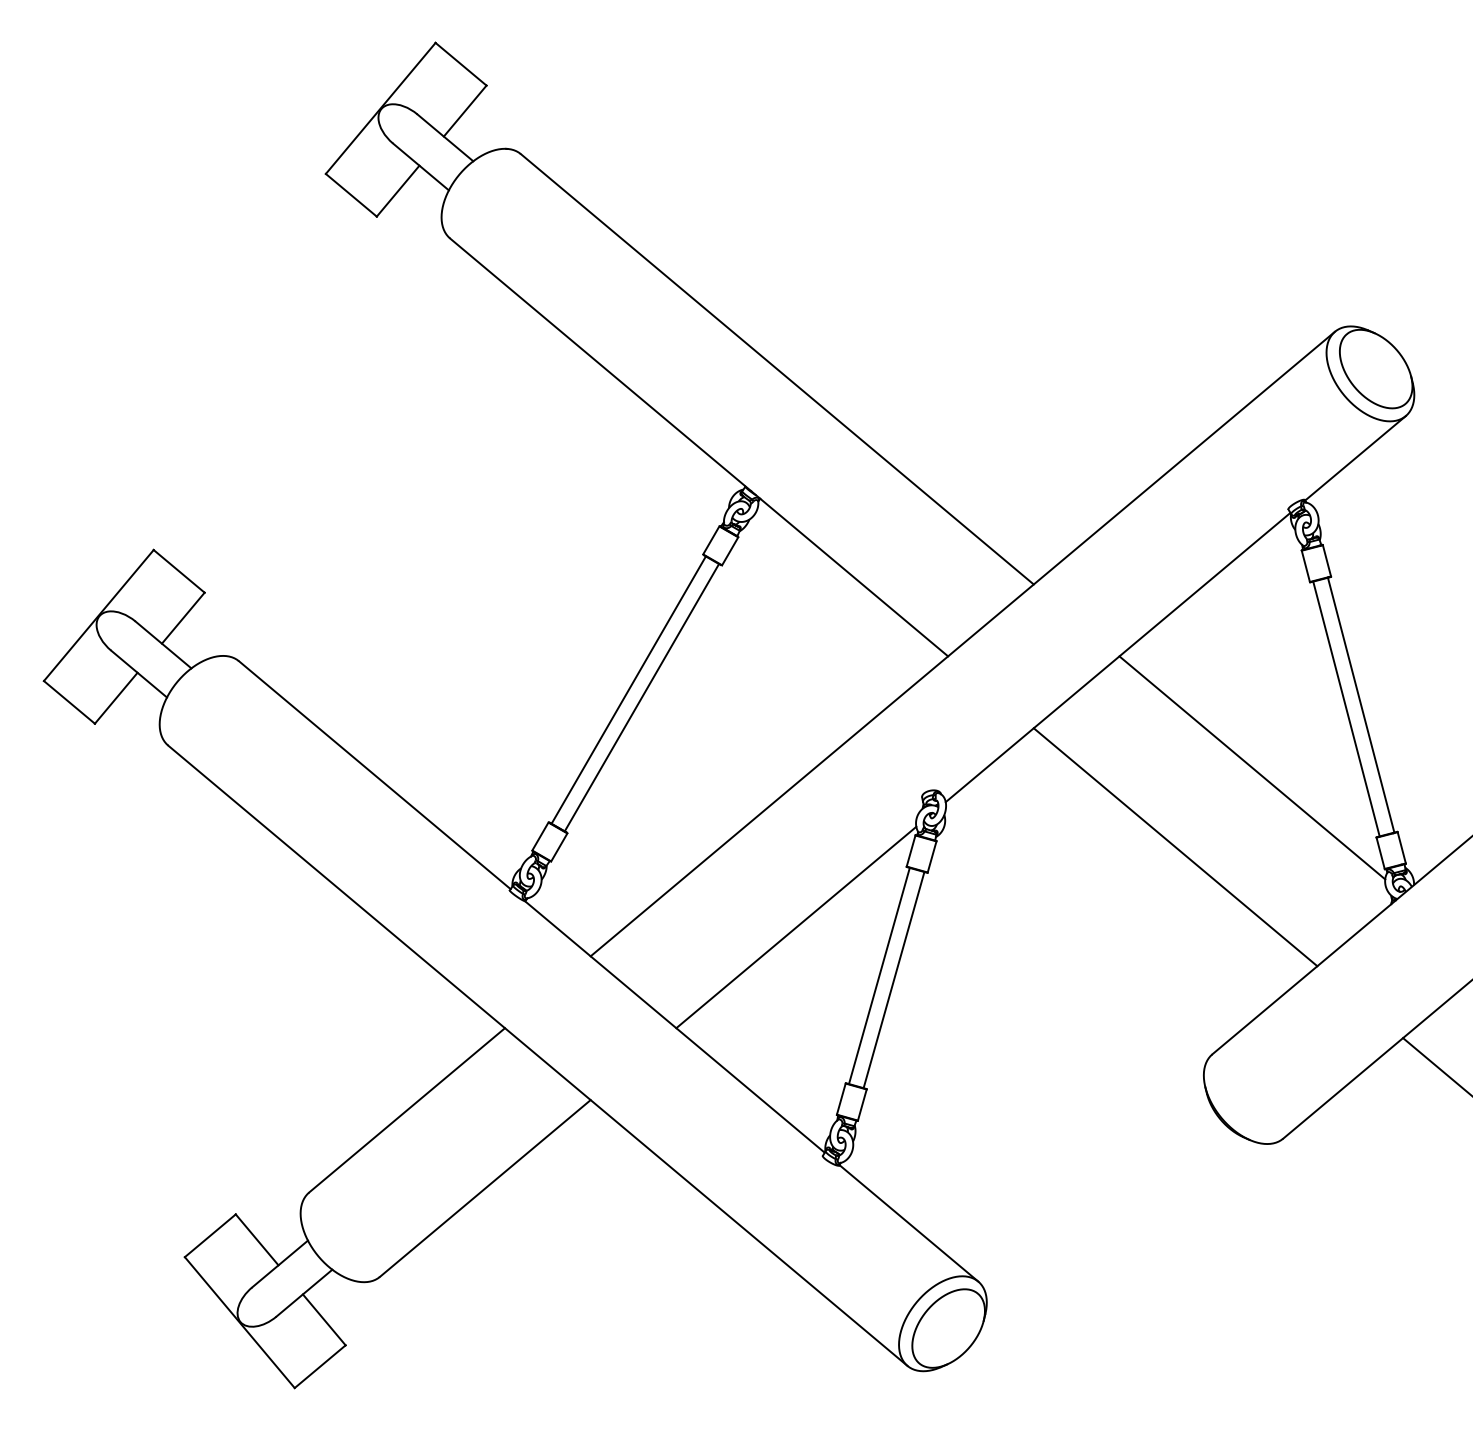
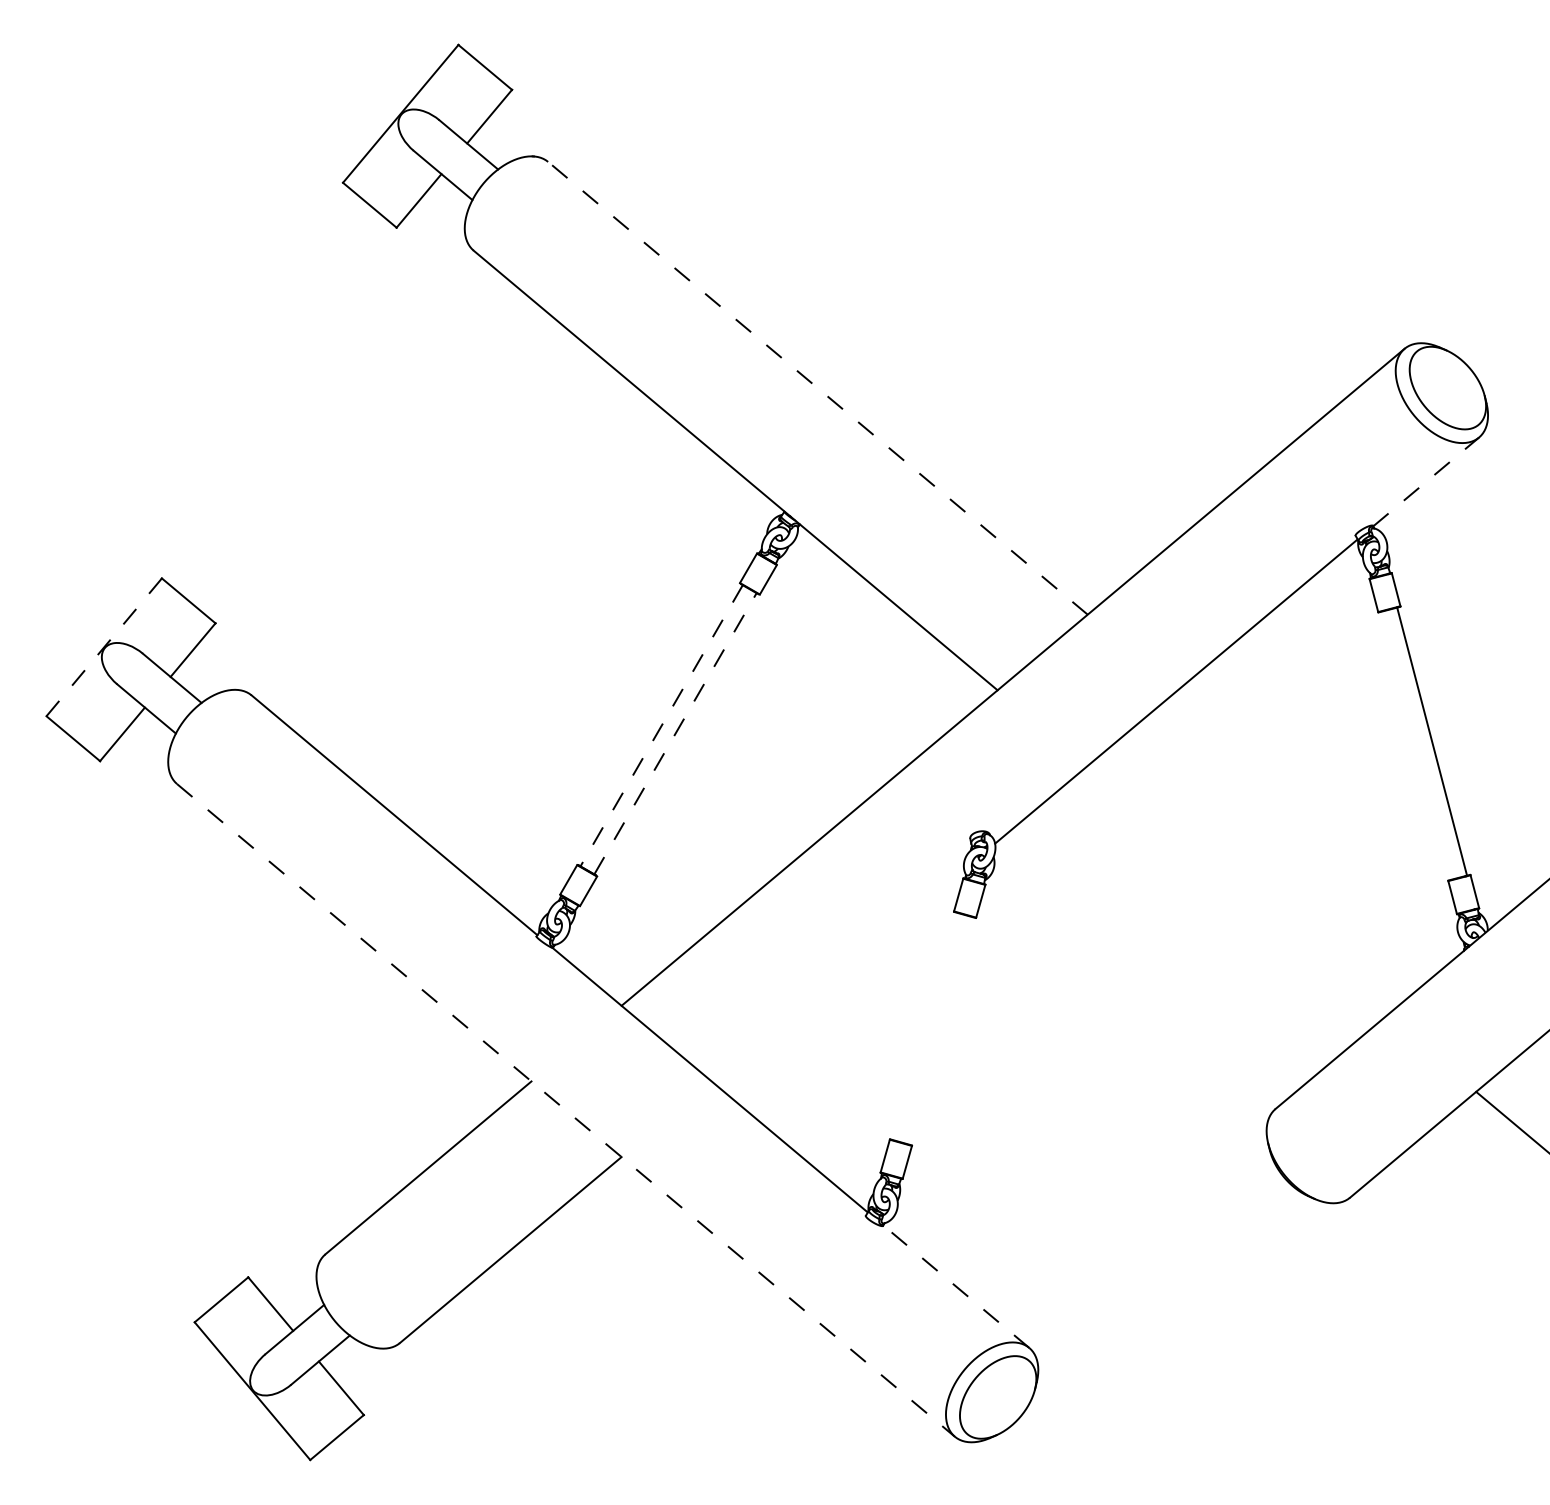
line: (776, 368) -> (817, 387), solid -> dashed
line: (1355, 457) -> (1426, 481), solid -> dashed
line: (99, 615) -> (104, 647), solid -> dashed
line: (628, 690) -> (661, 726), solid -> dashed
line: (641, 697) -> (675, 733), solid -> dashed
line: (1346, 708) -> (1416, 745), removed
line: (1252, 767) -> (1317, 807), removed
line: (1175, 846) -> (1236, 890), removed
line: (795, 927) -> (837, 975), removed
line: (879, 975) -> (925, 1026), removed
line: (893, 979) -> (940, 1030), removed
line: (538, 1055) -> (566, 1110), solid -> dashed
line: (908, 1223) -> (955, 1286), solid -> dashed

